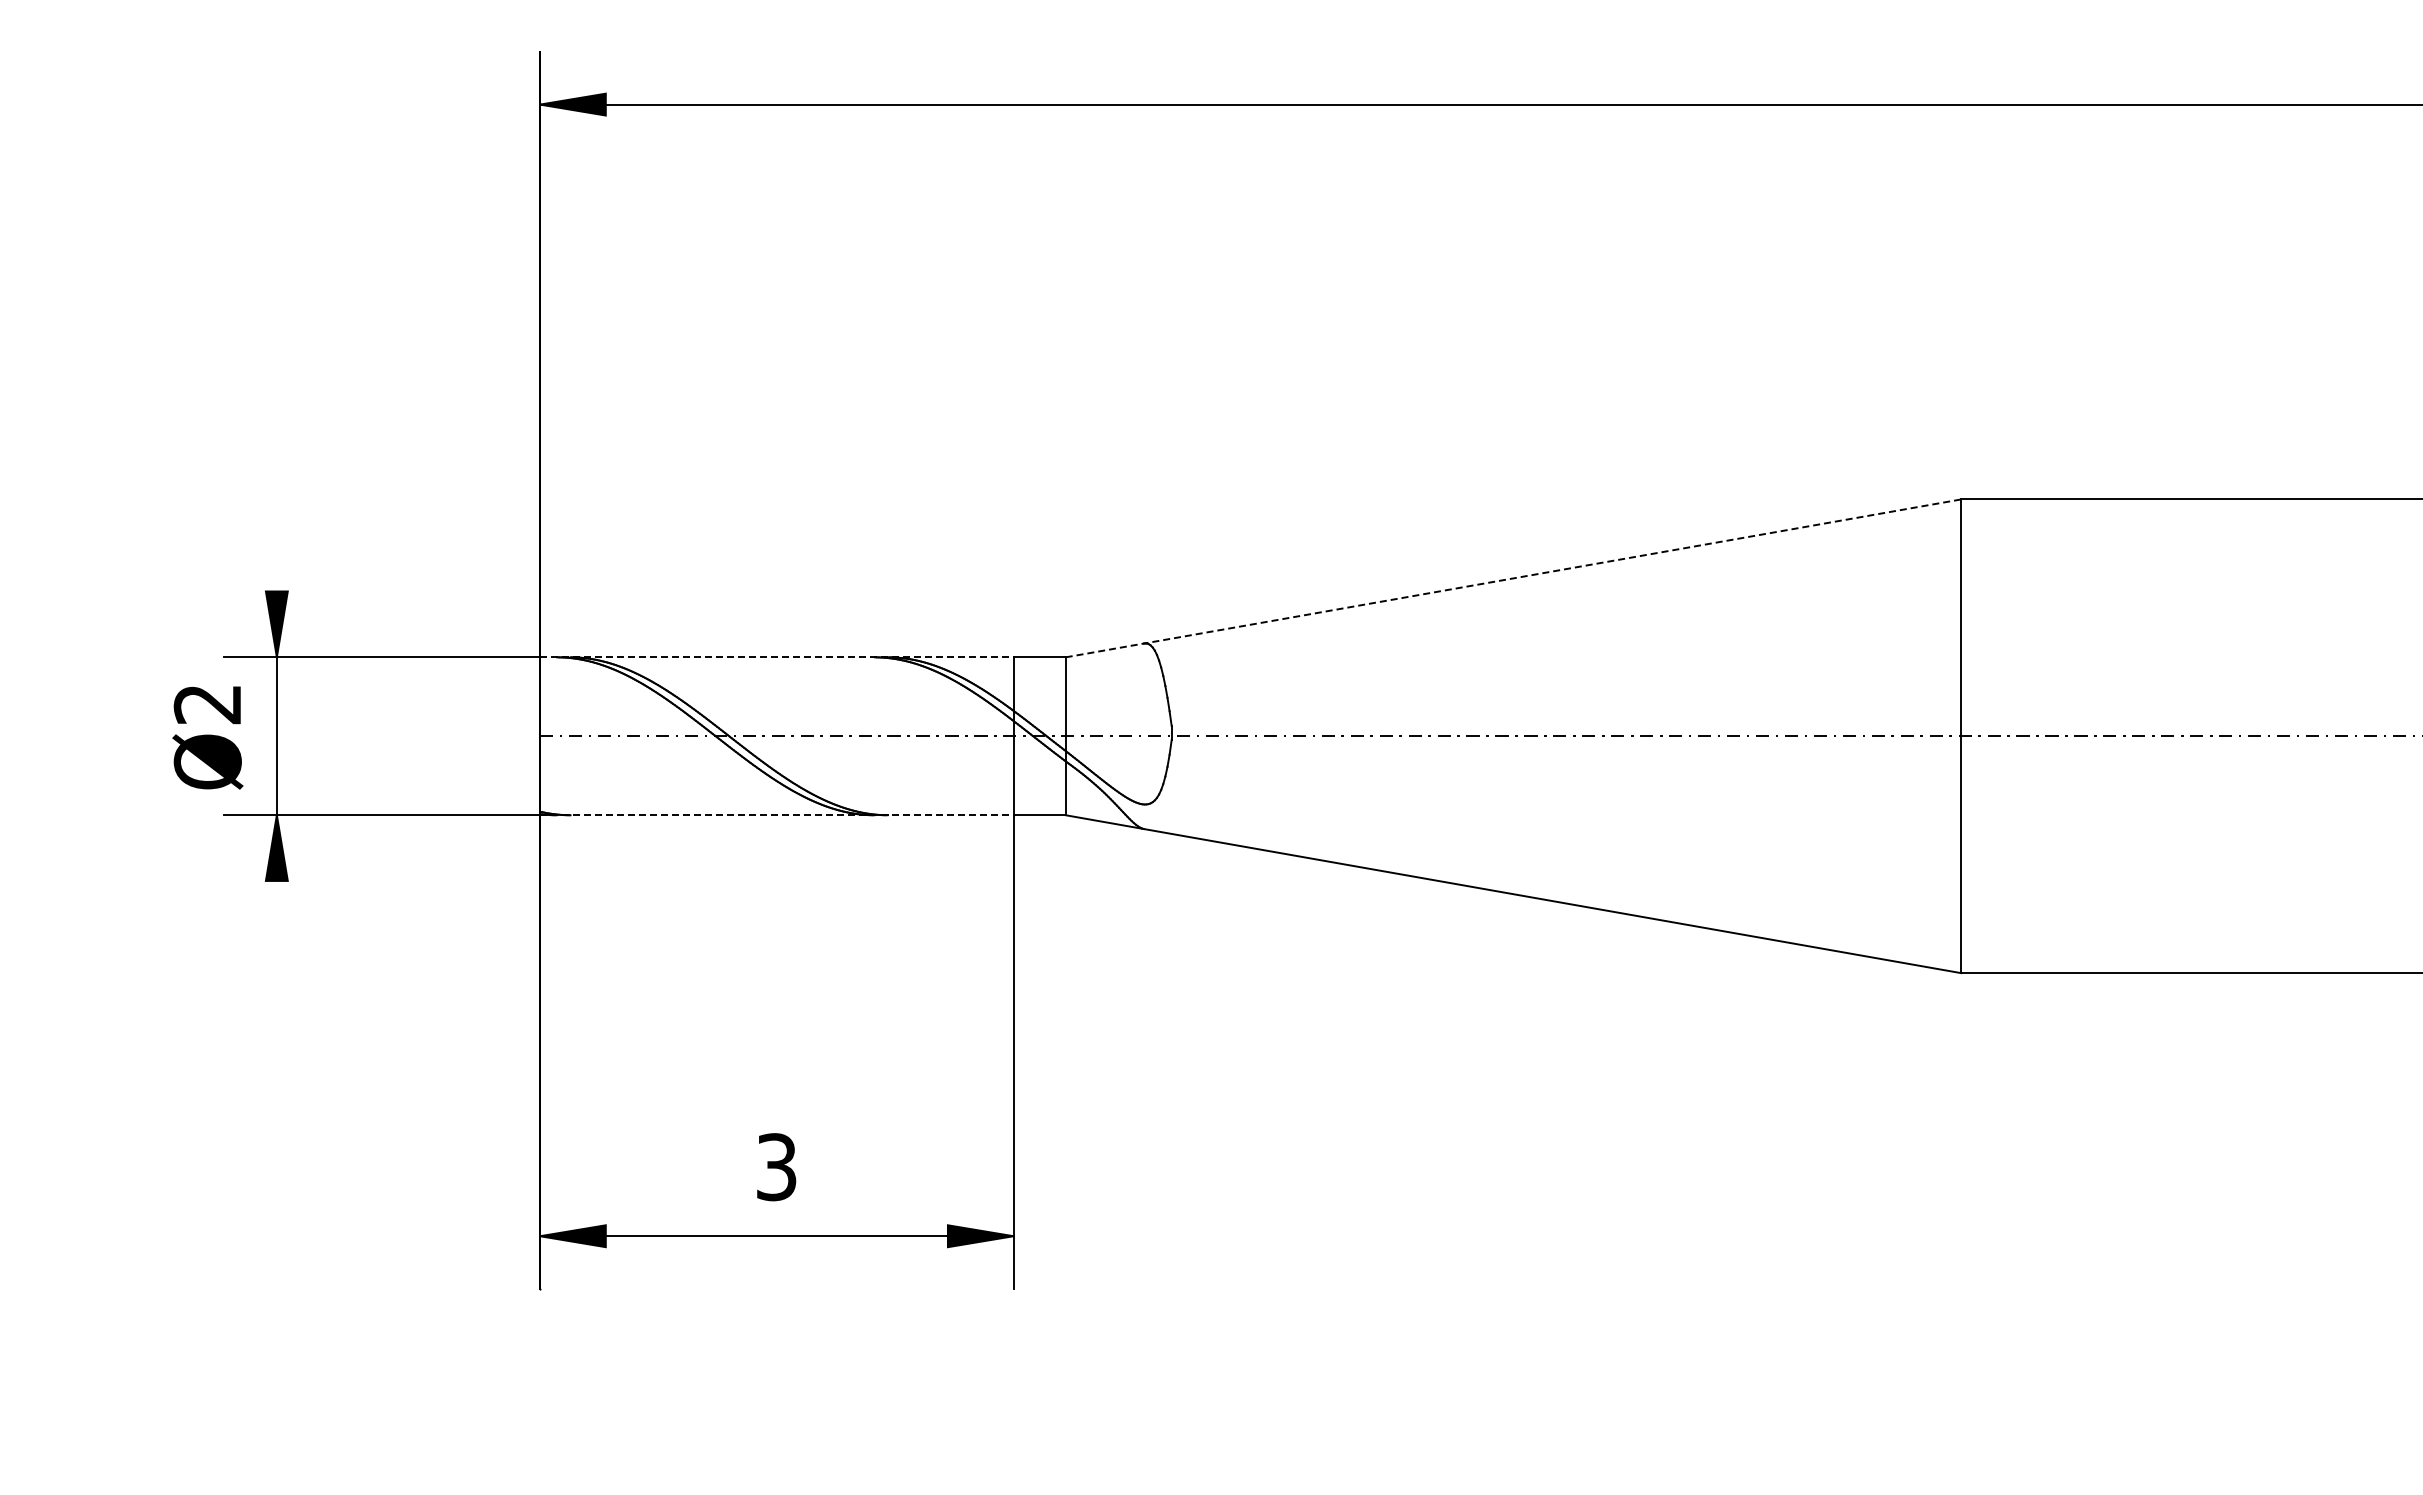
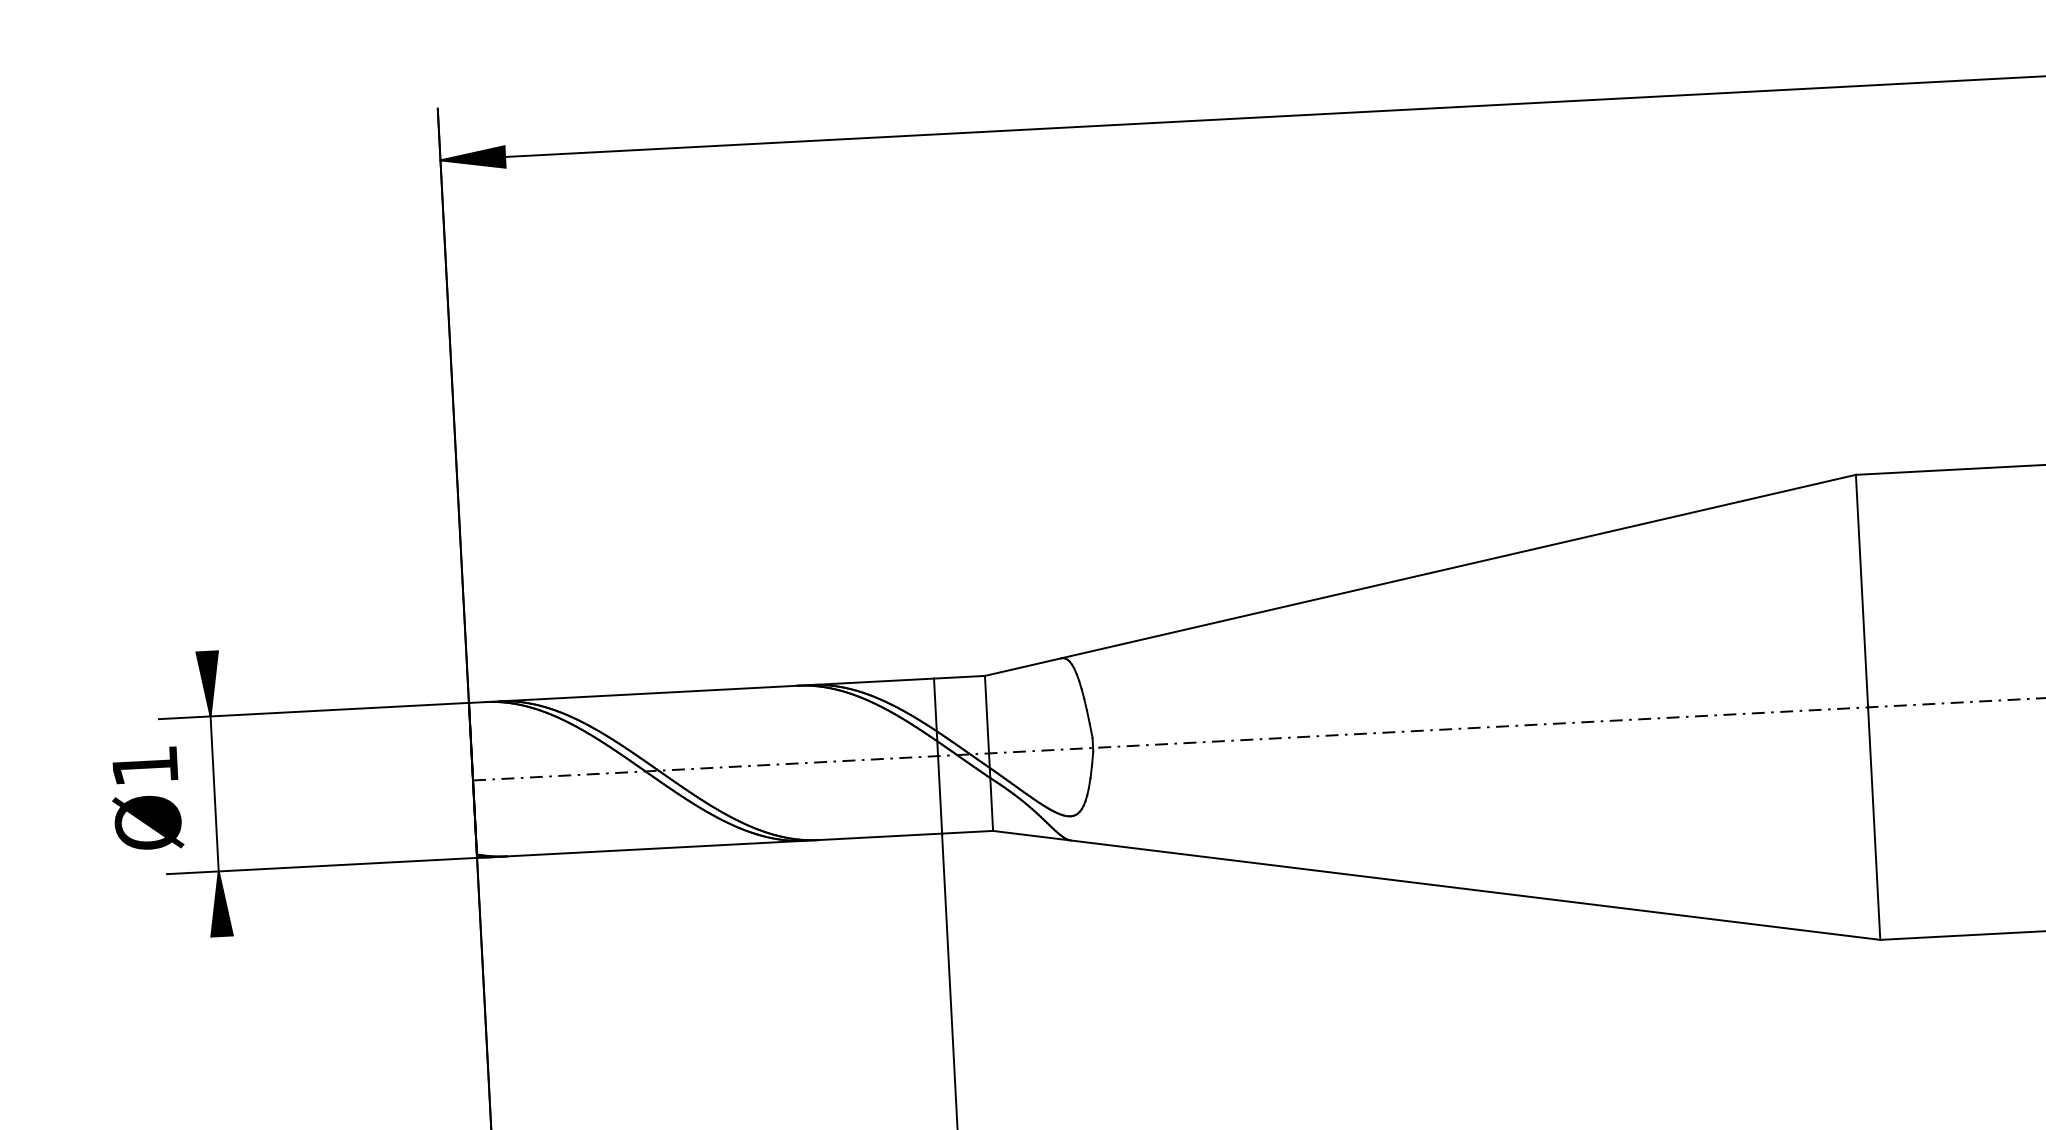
line: (1513, 578) -> (1420, 575), dashed -> solid
line: (776, 657) -> (701, 690), dashed -> solid
text: (206, 704) -> (143, 766), Ø2 -> Ø1
line: (776, 815) -> (709, 846), dashed -> solid

